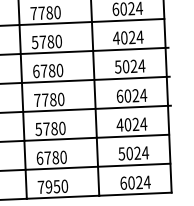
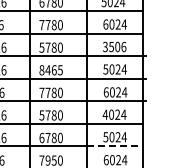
text: (128, 37) -> (114, 46), 4024 -> 3506
text: (47, 71) -> (50, 70), 6780 -> 8465
line: (134, 165) -> (115, 146), solid -> dashed

